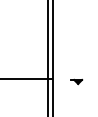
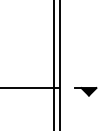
part: (76, 81) -> (85, 91), size x1.67

